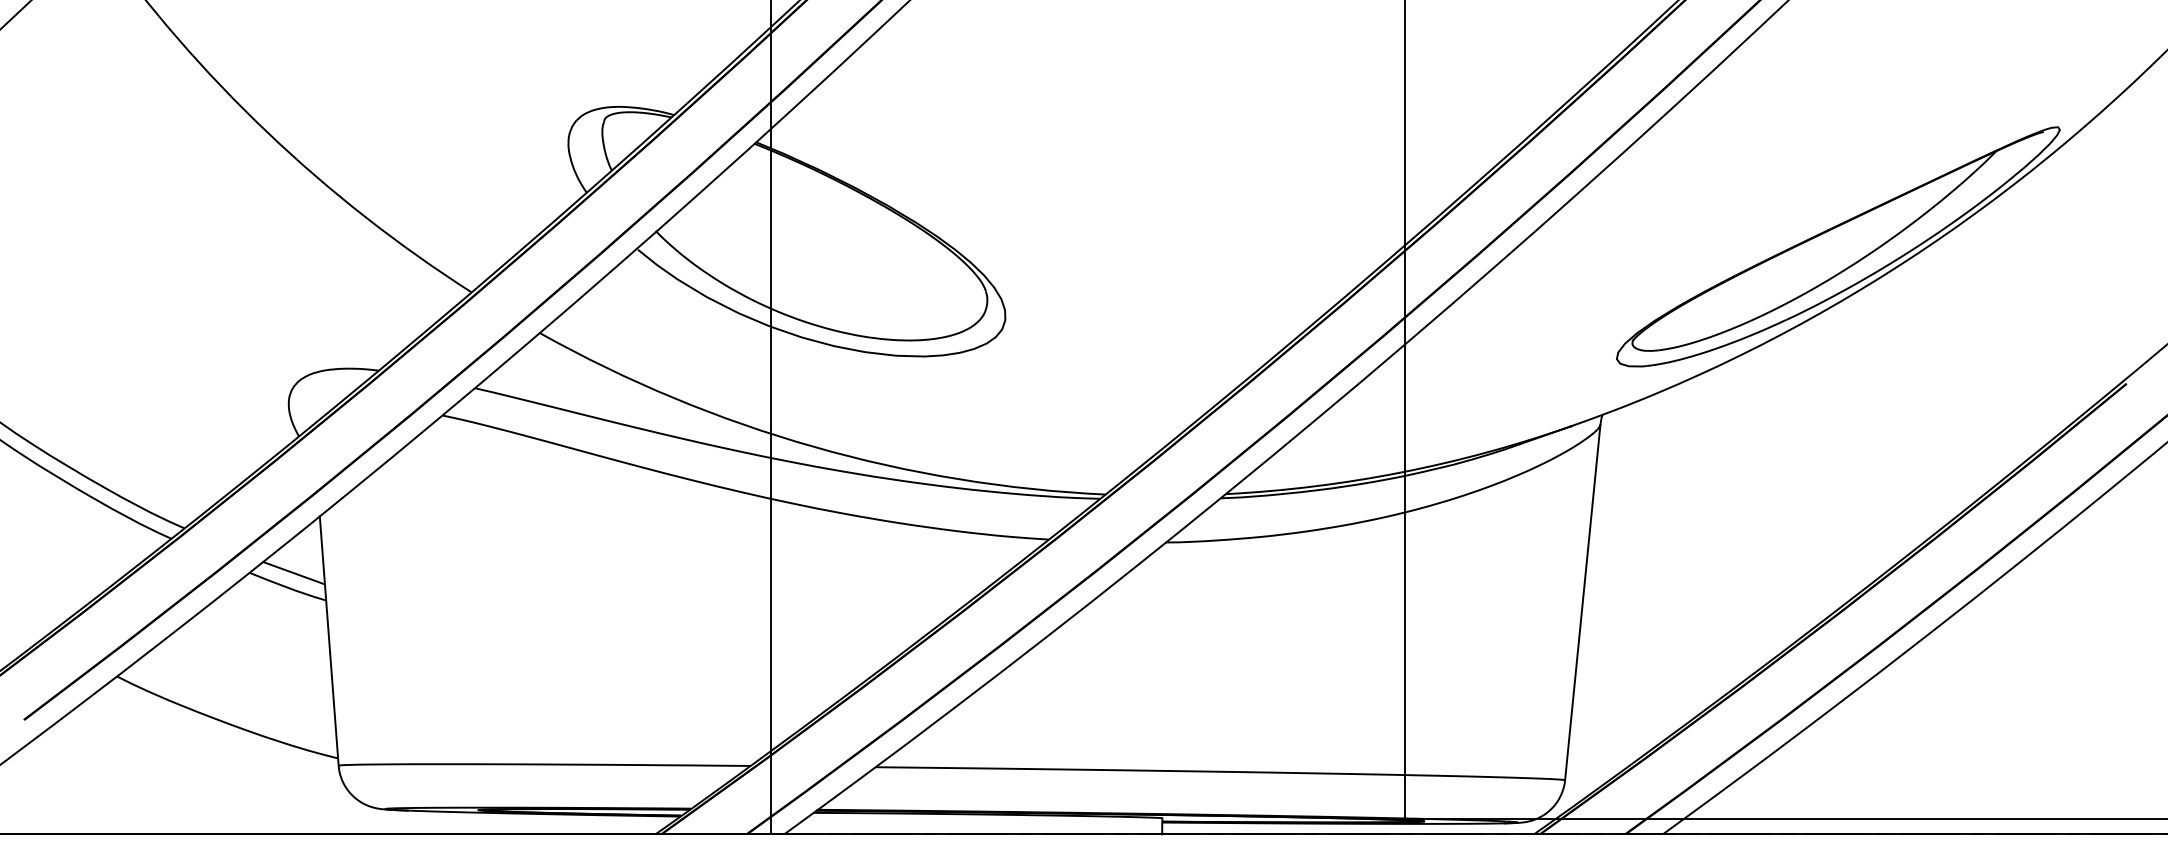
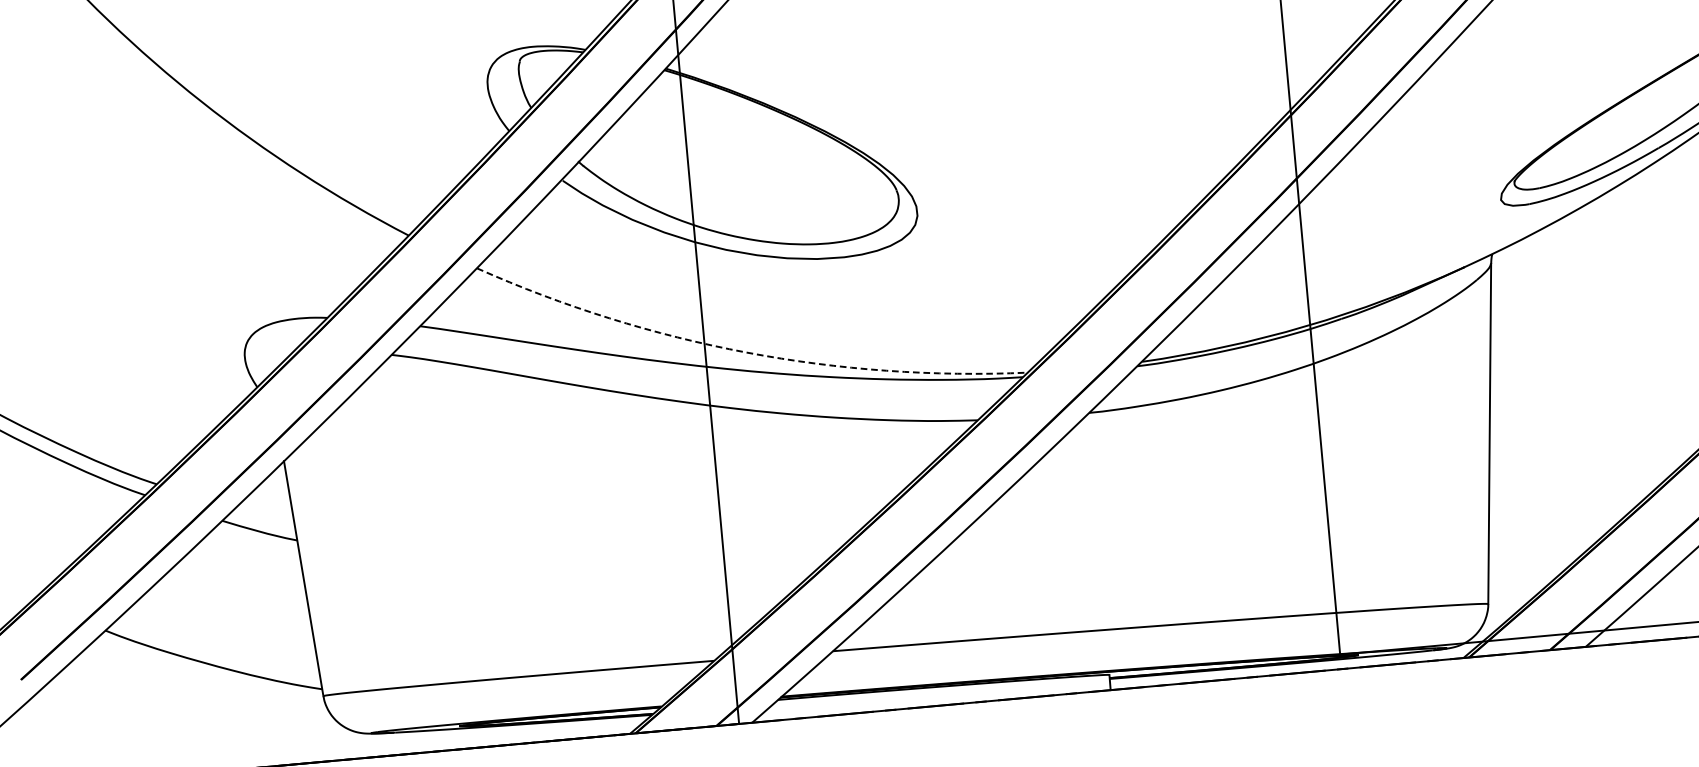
arc: (813, 446) -> (746, 352), solid -> dashed
line: (293, 573) -> (263, 517), removed

